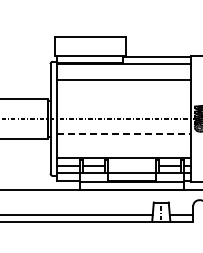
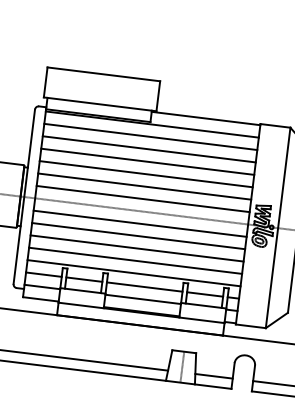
line: (124, 72) -> (151, 137), added
line: (124, 87) -> (148, 161), added
line: (124, 95) -> (146, 174), added
line: (124, 103) -> (145, 186), added
line: (124, 111) -> (143, 199), added
line: (124, 126) -> (140, 223), added
line: (124, 134) -> (138, 236), dashed -> solid
line: (124, 142) -> (137, 248), added
line: (124, 149) -> (136, 260), added
line: (131, 165) -> (144, 286), added

